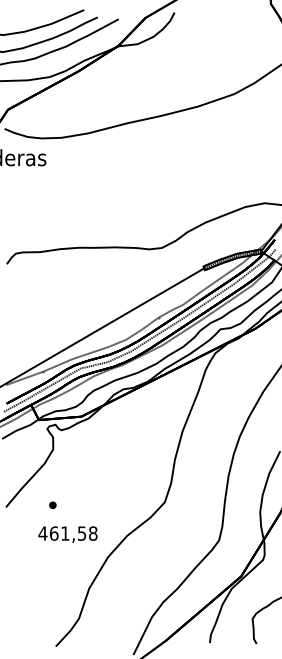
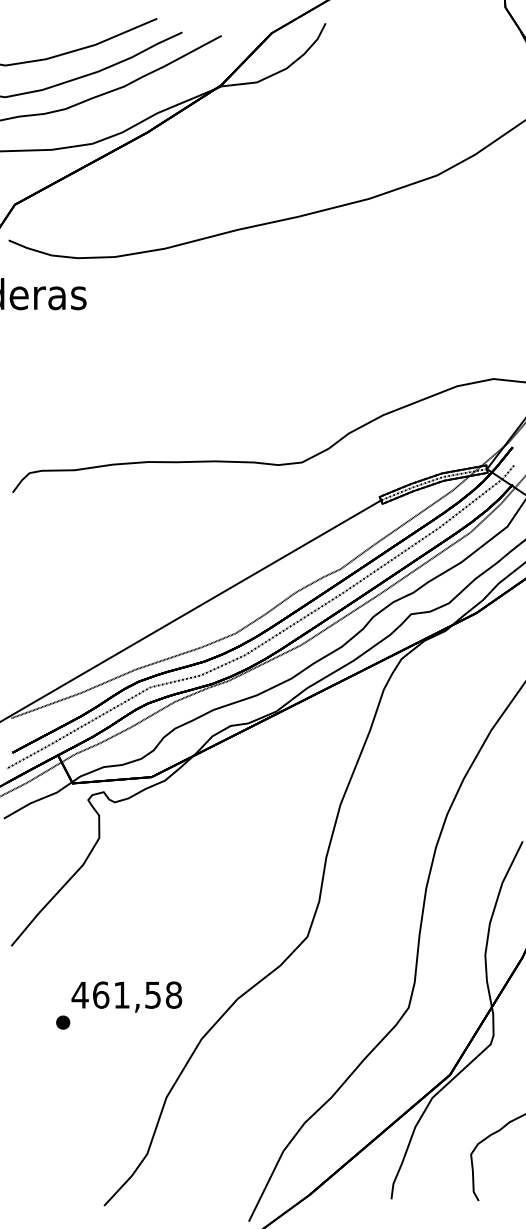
part: (52, 505) -> (62, 1022), moved

